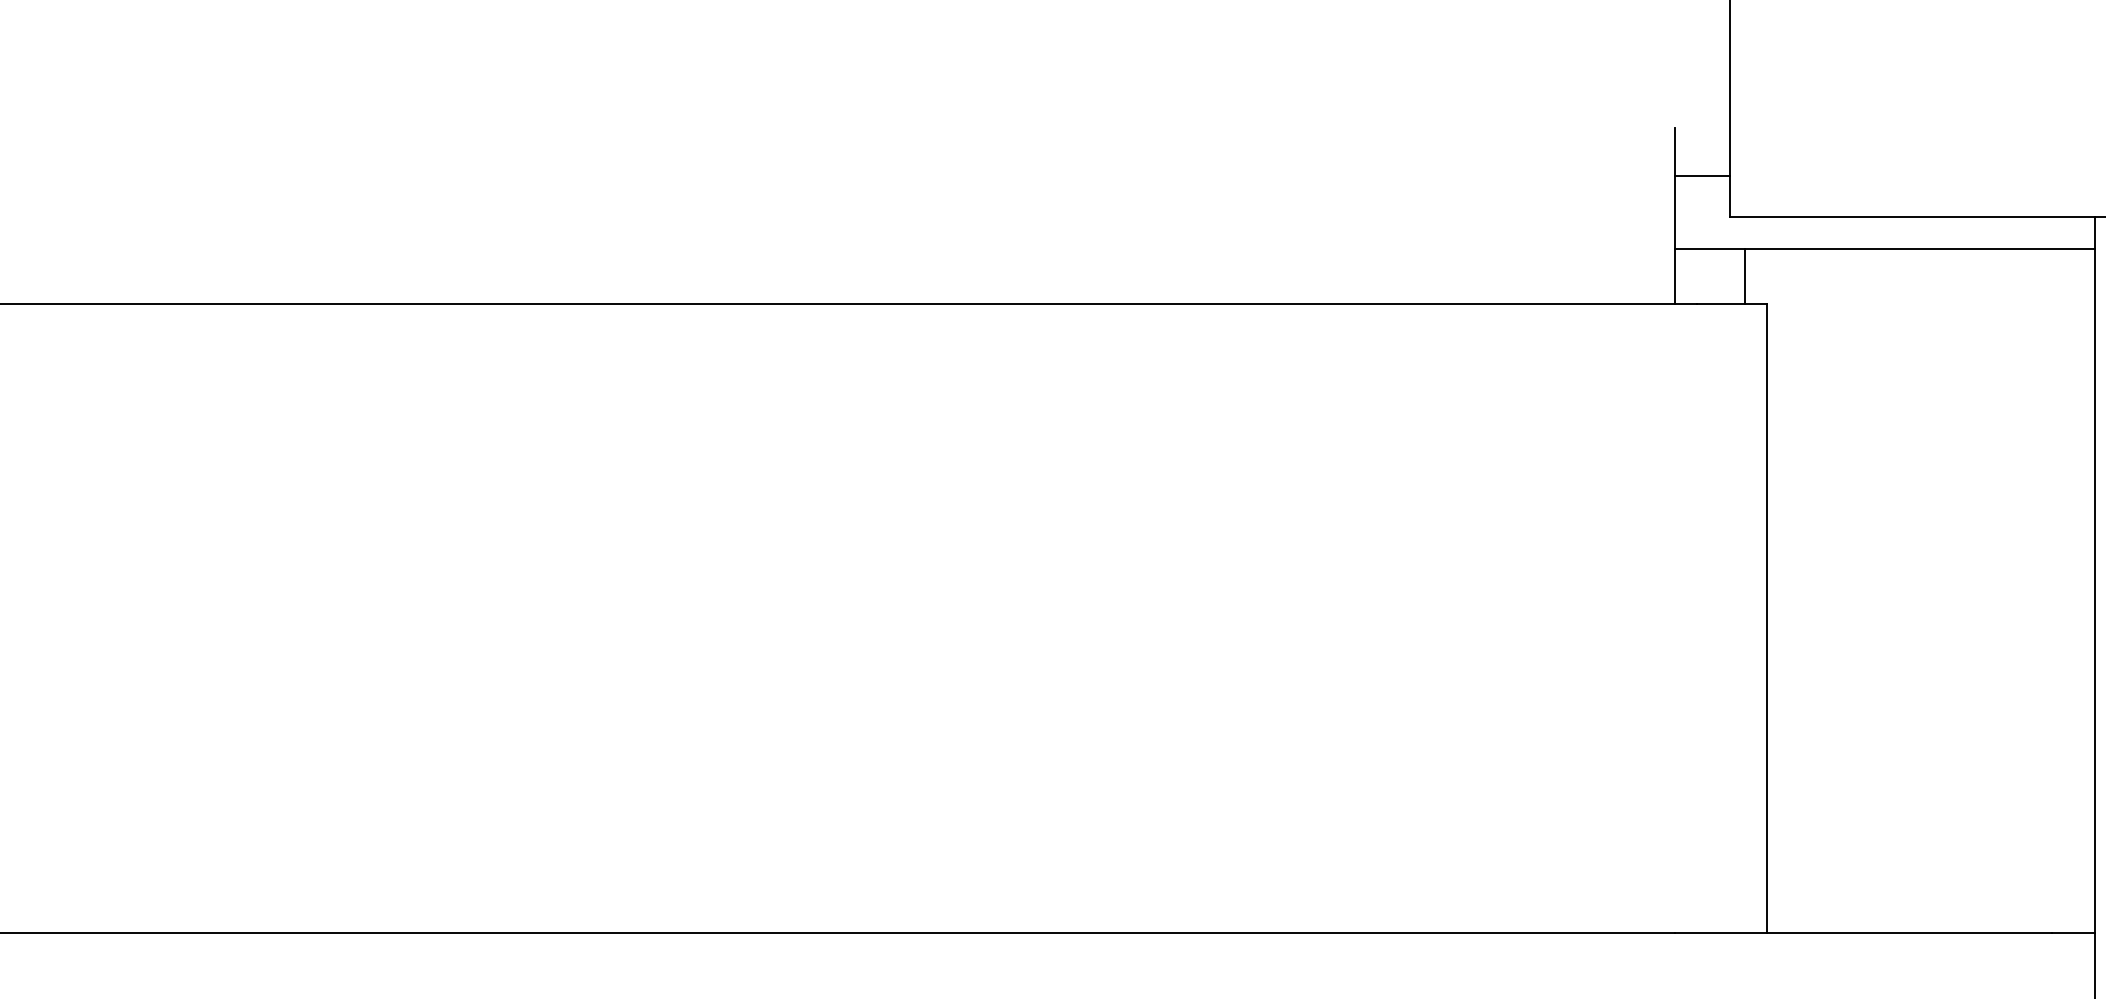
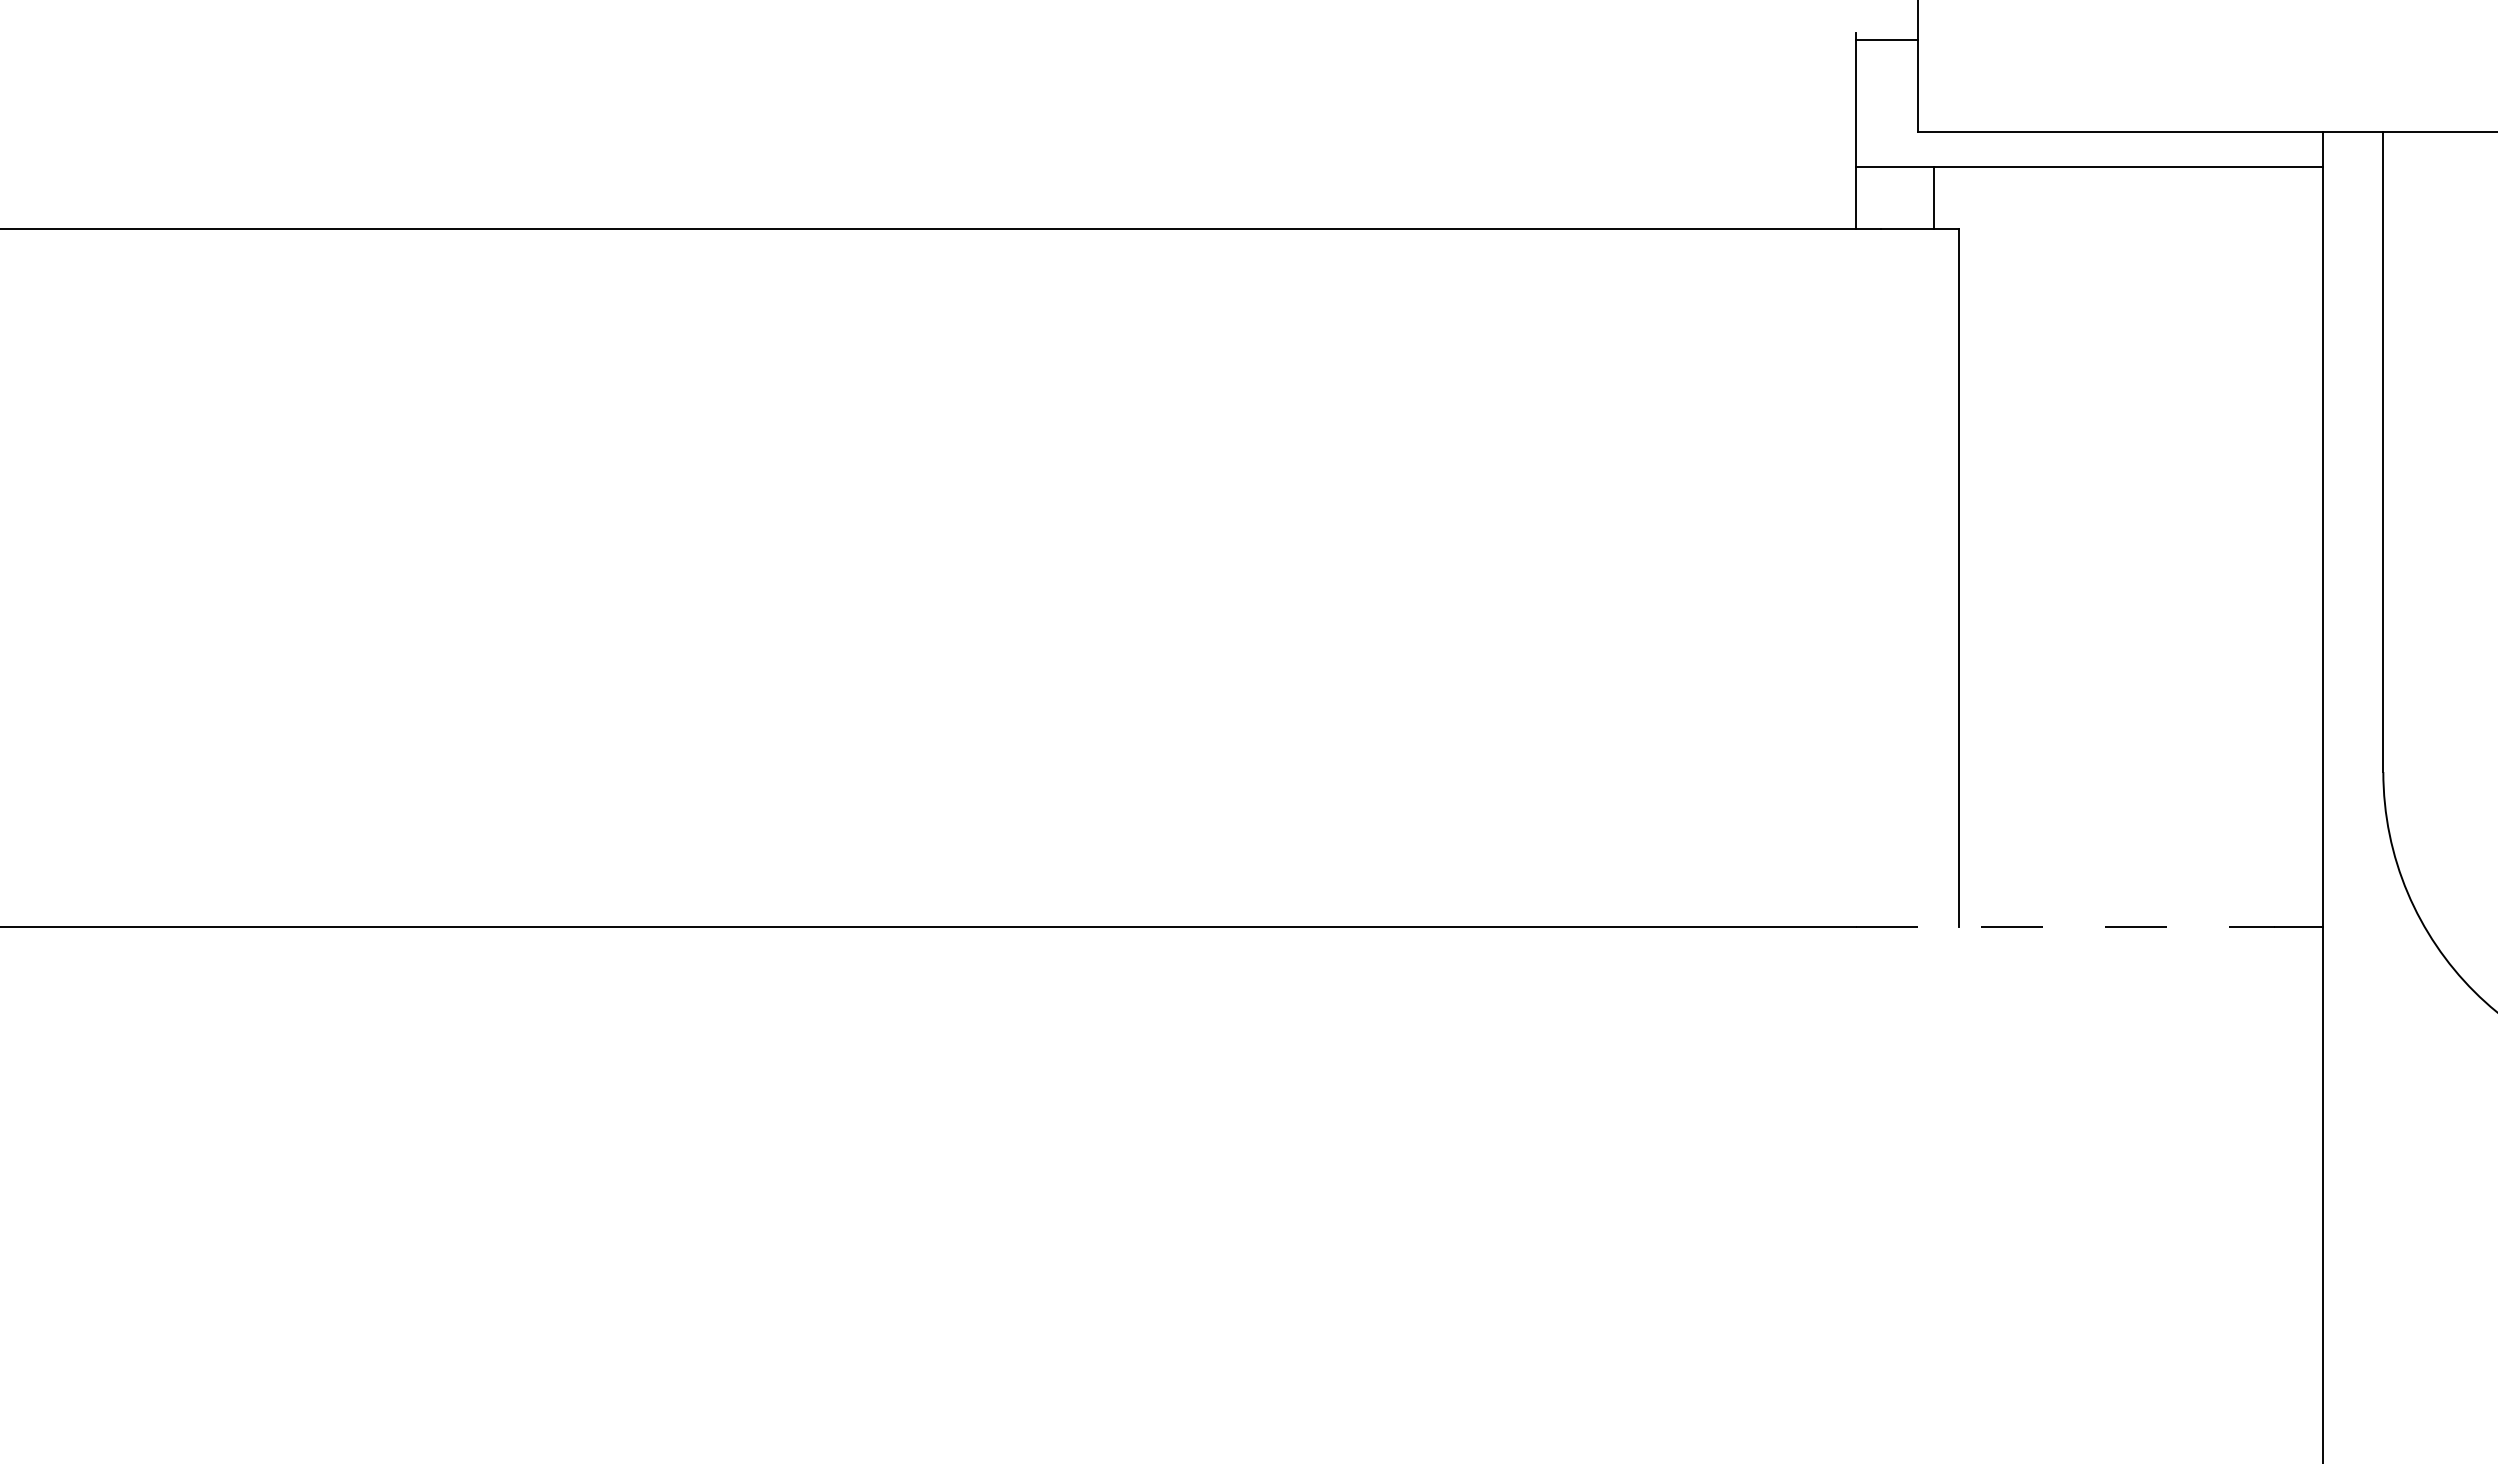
line: (1702, 175) -> (1886, 39), moved
line: (1864, 933) -> (2066, 927), solid -> dashed

